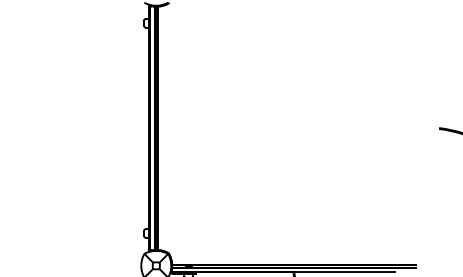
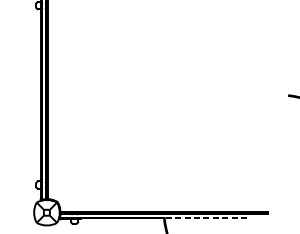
line: (345, 272) -> (208, 218), solid -> dashed

